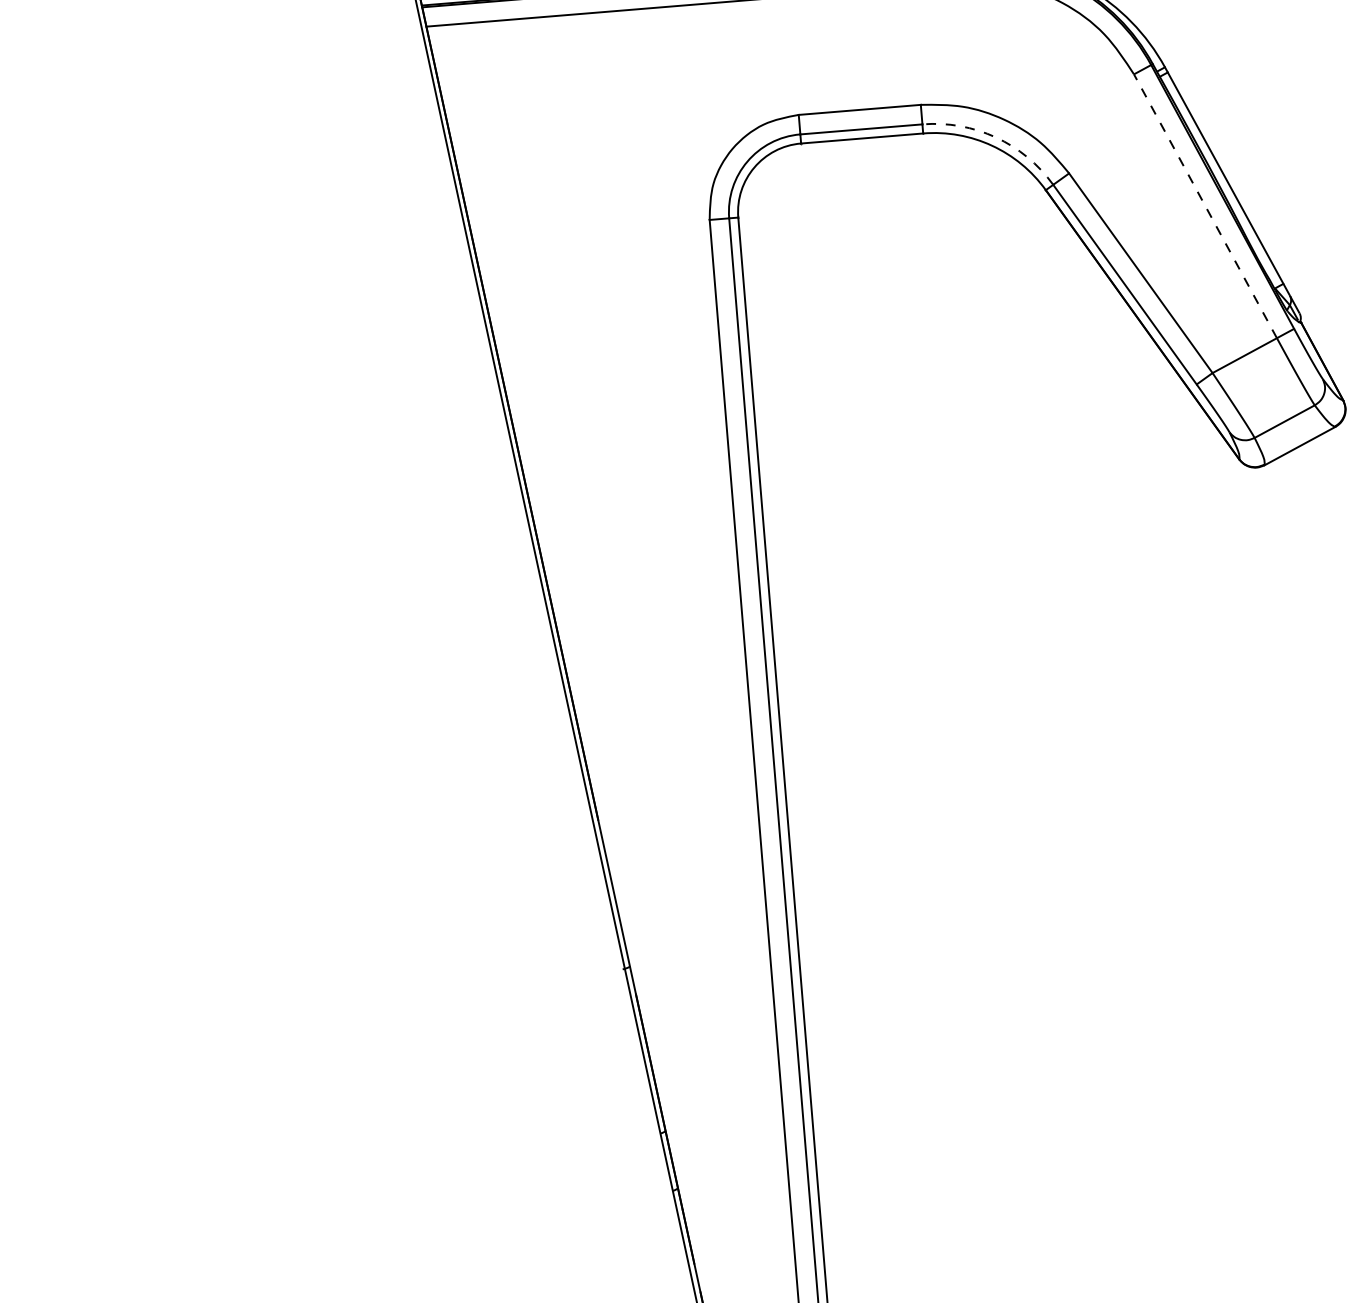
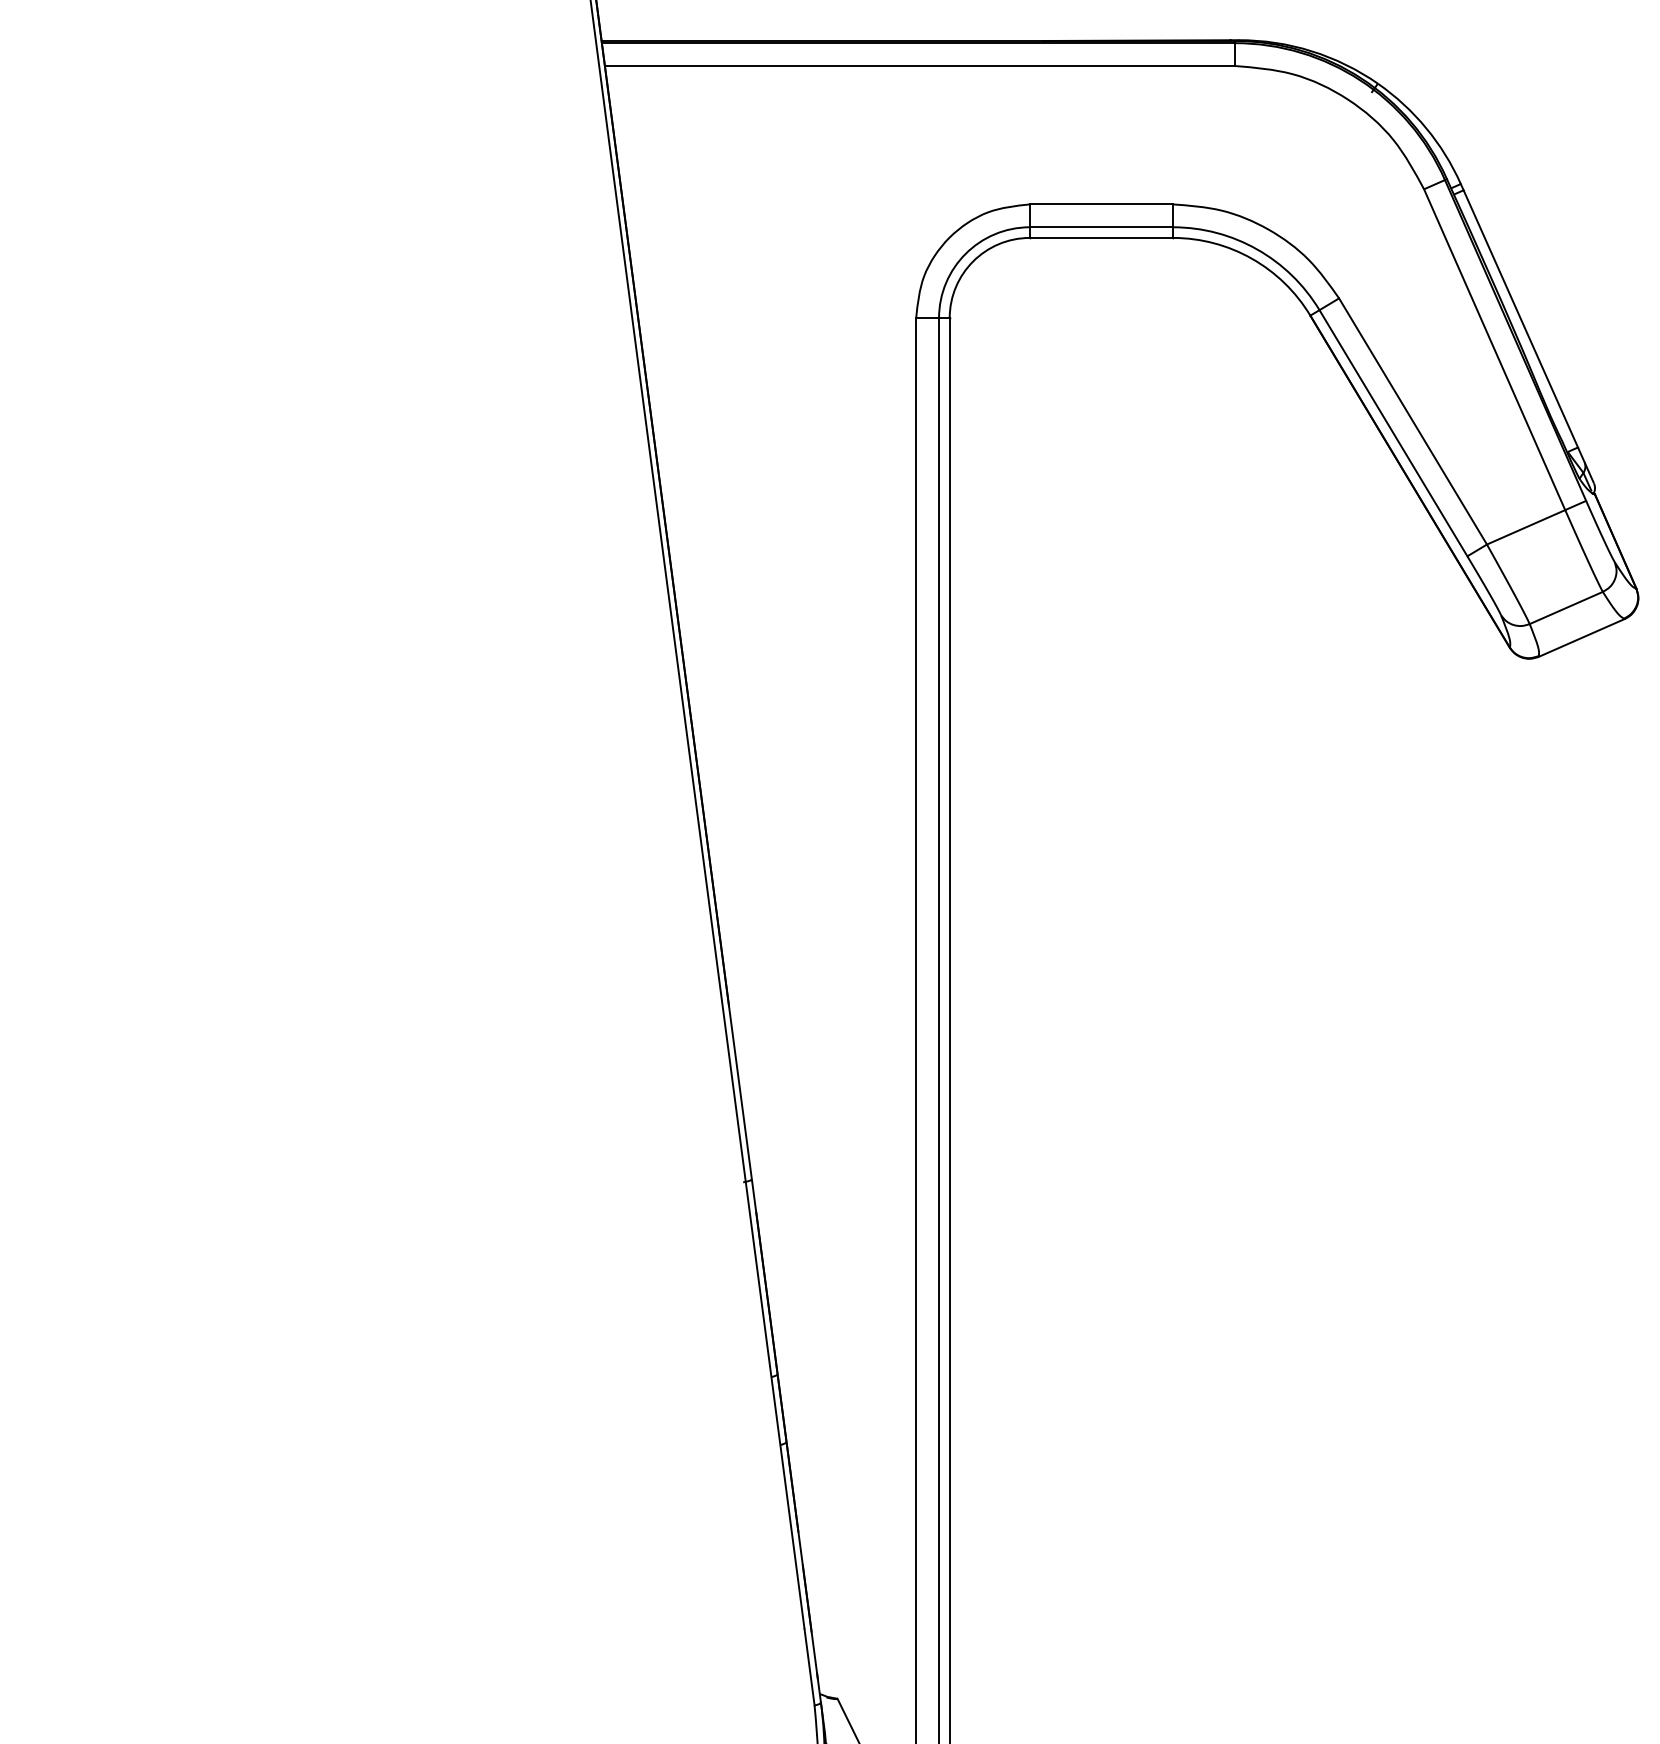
arc: (996, 137) -> (1257, 249), dashed -> solid
line: (1205, 206) -> (1494, 349), dashed -> solid

